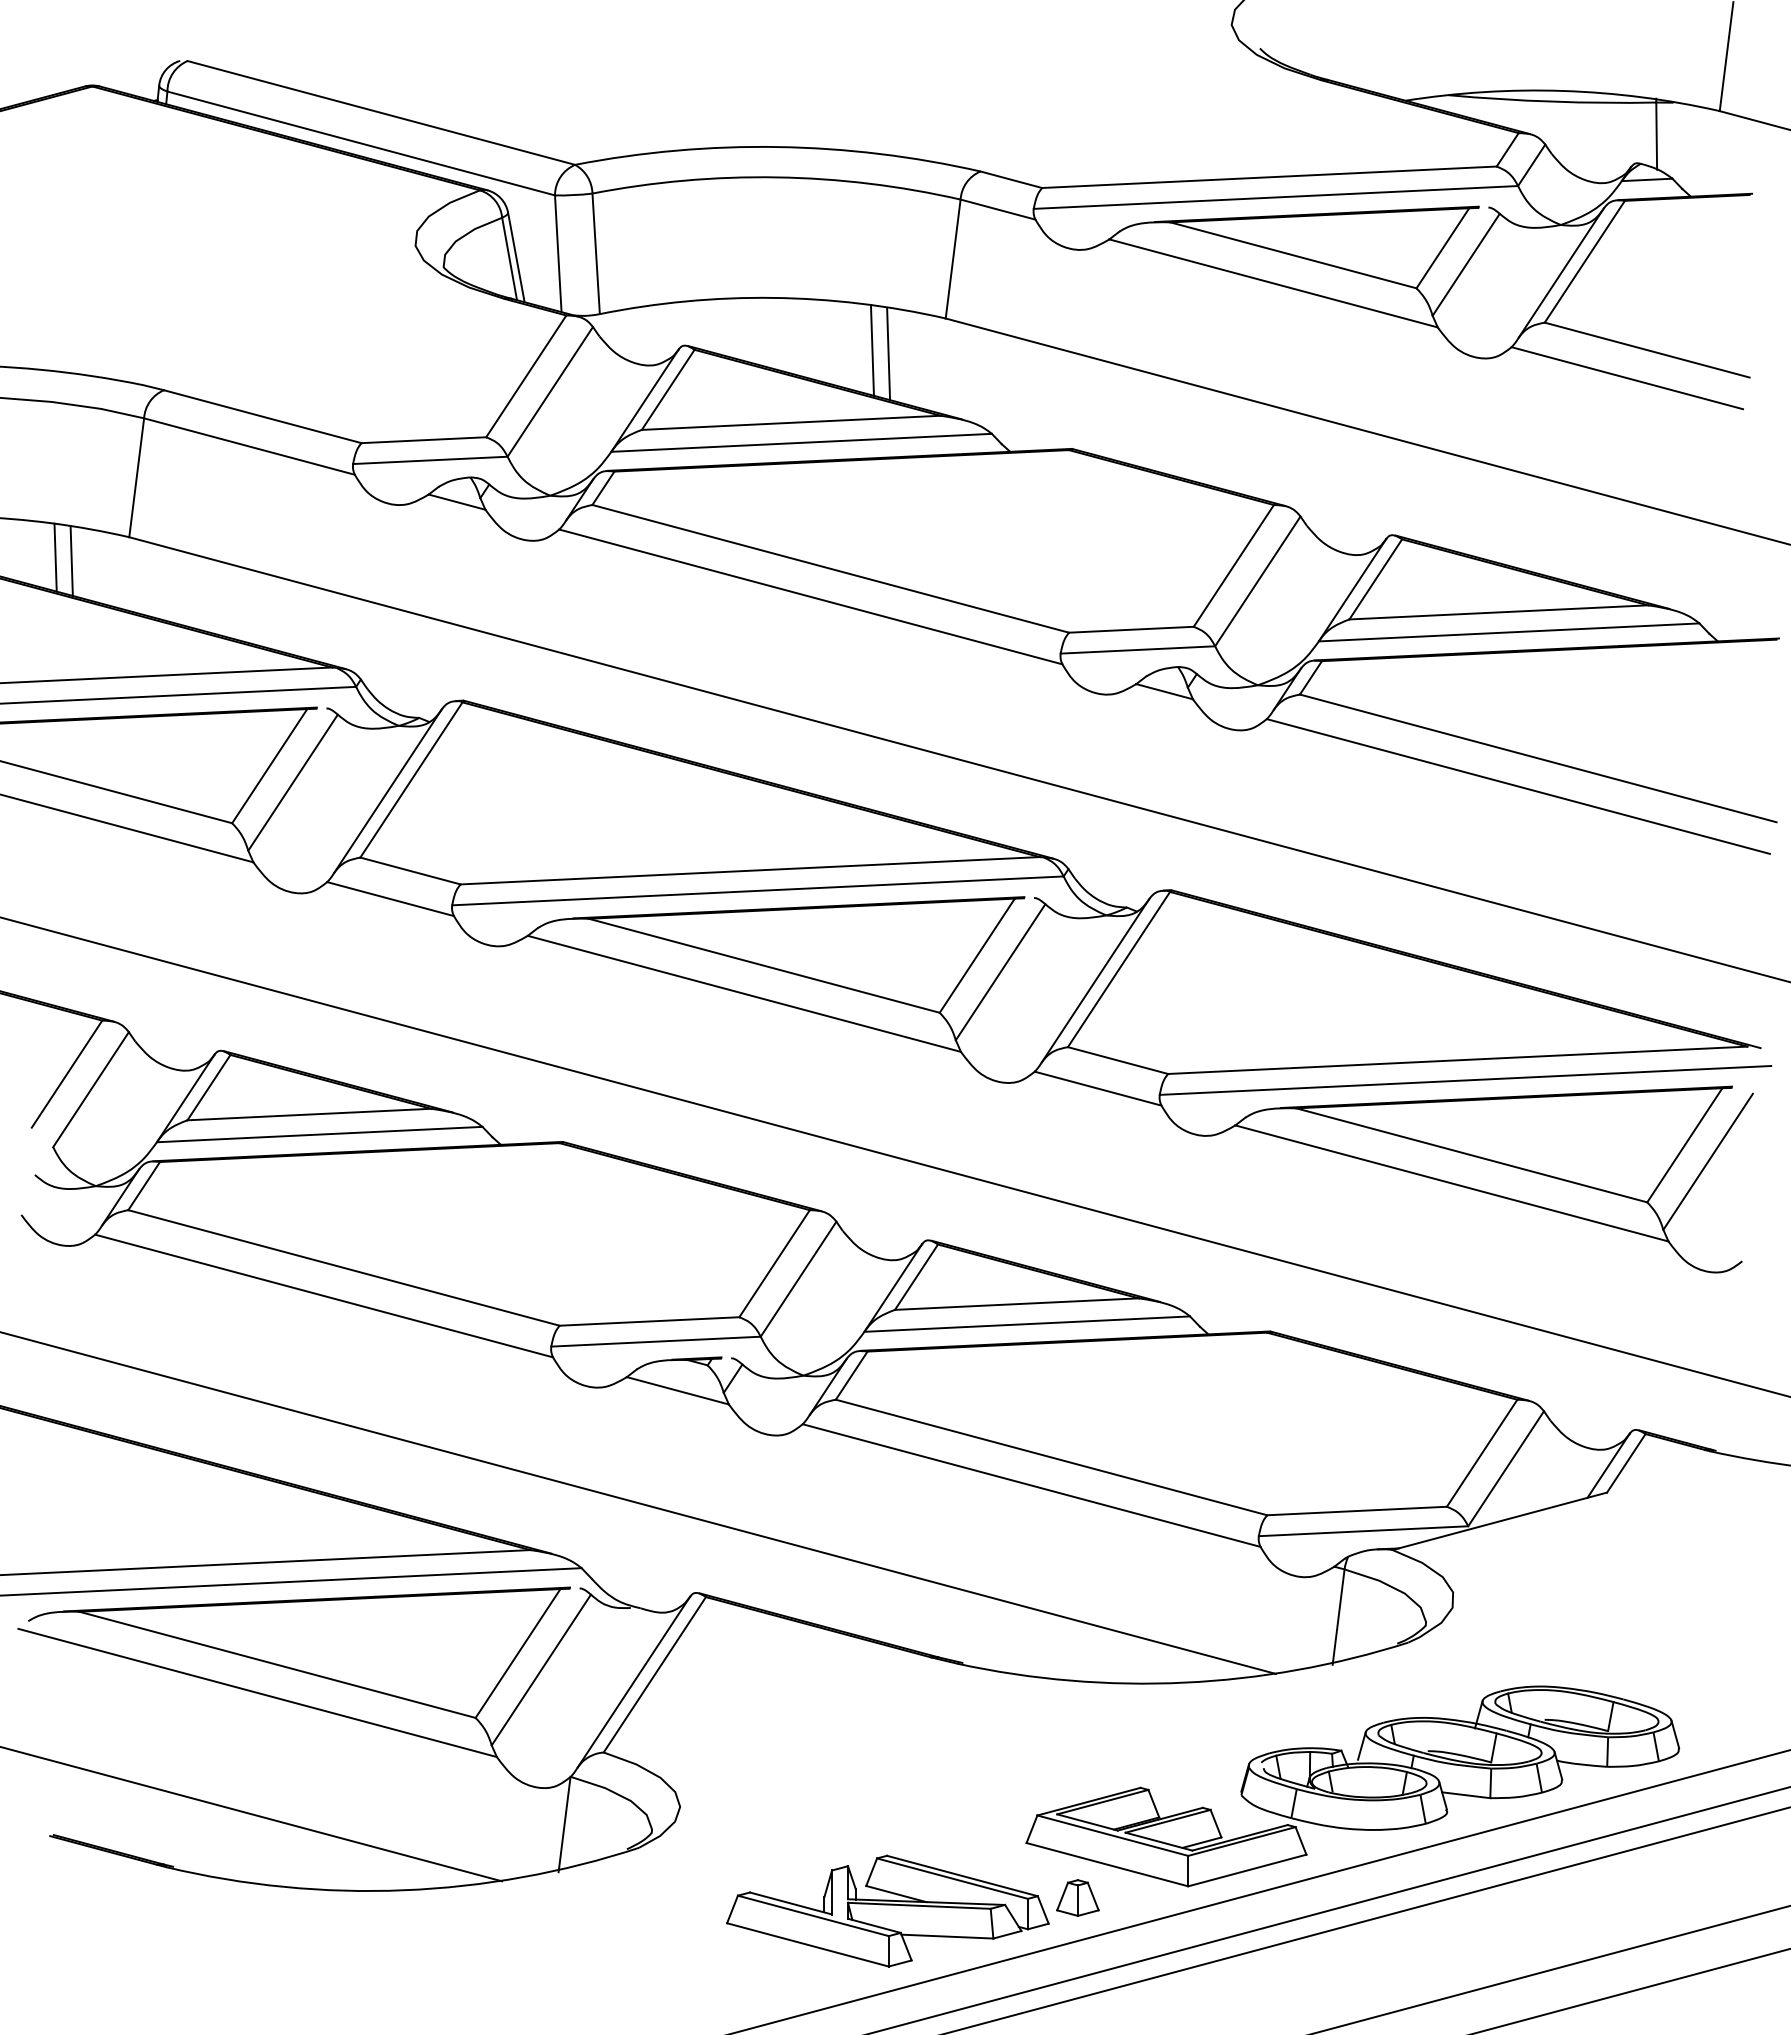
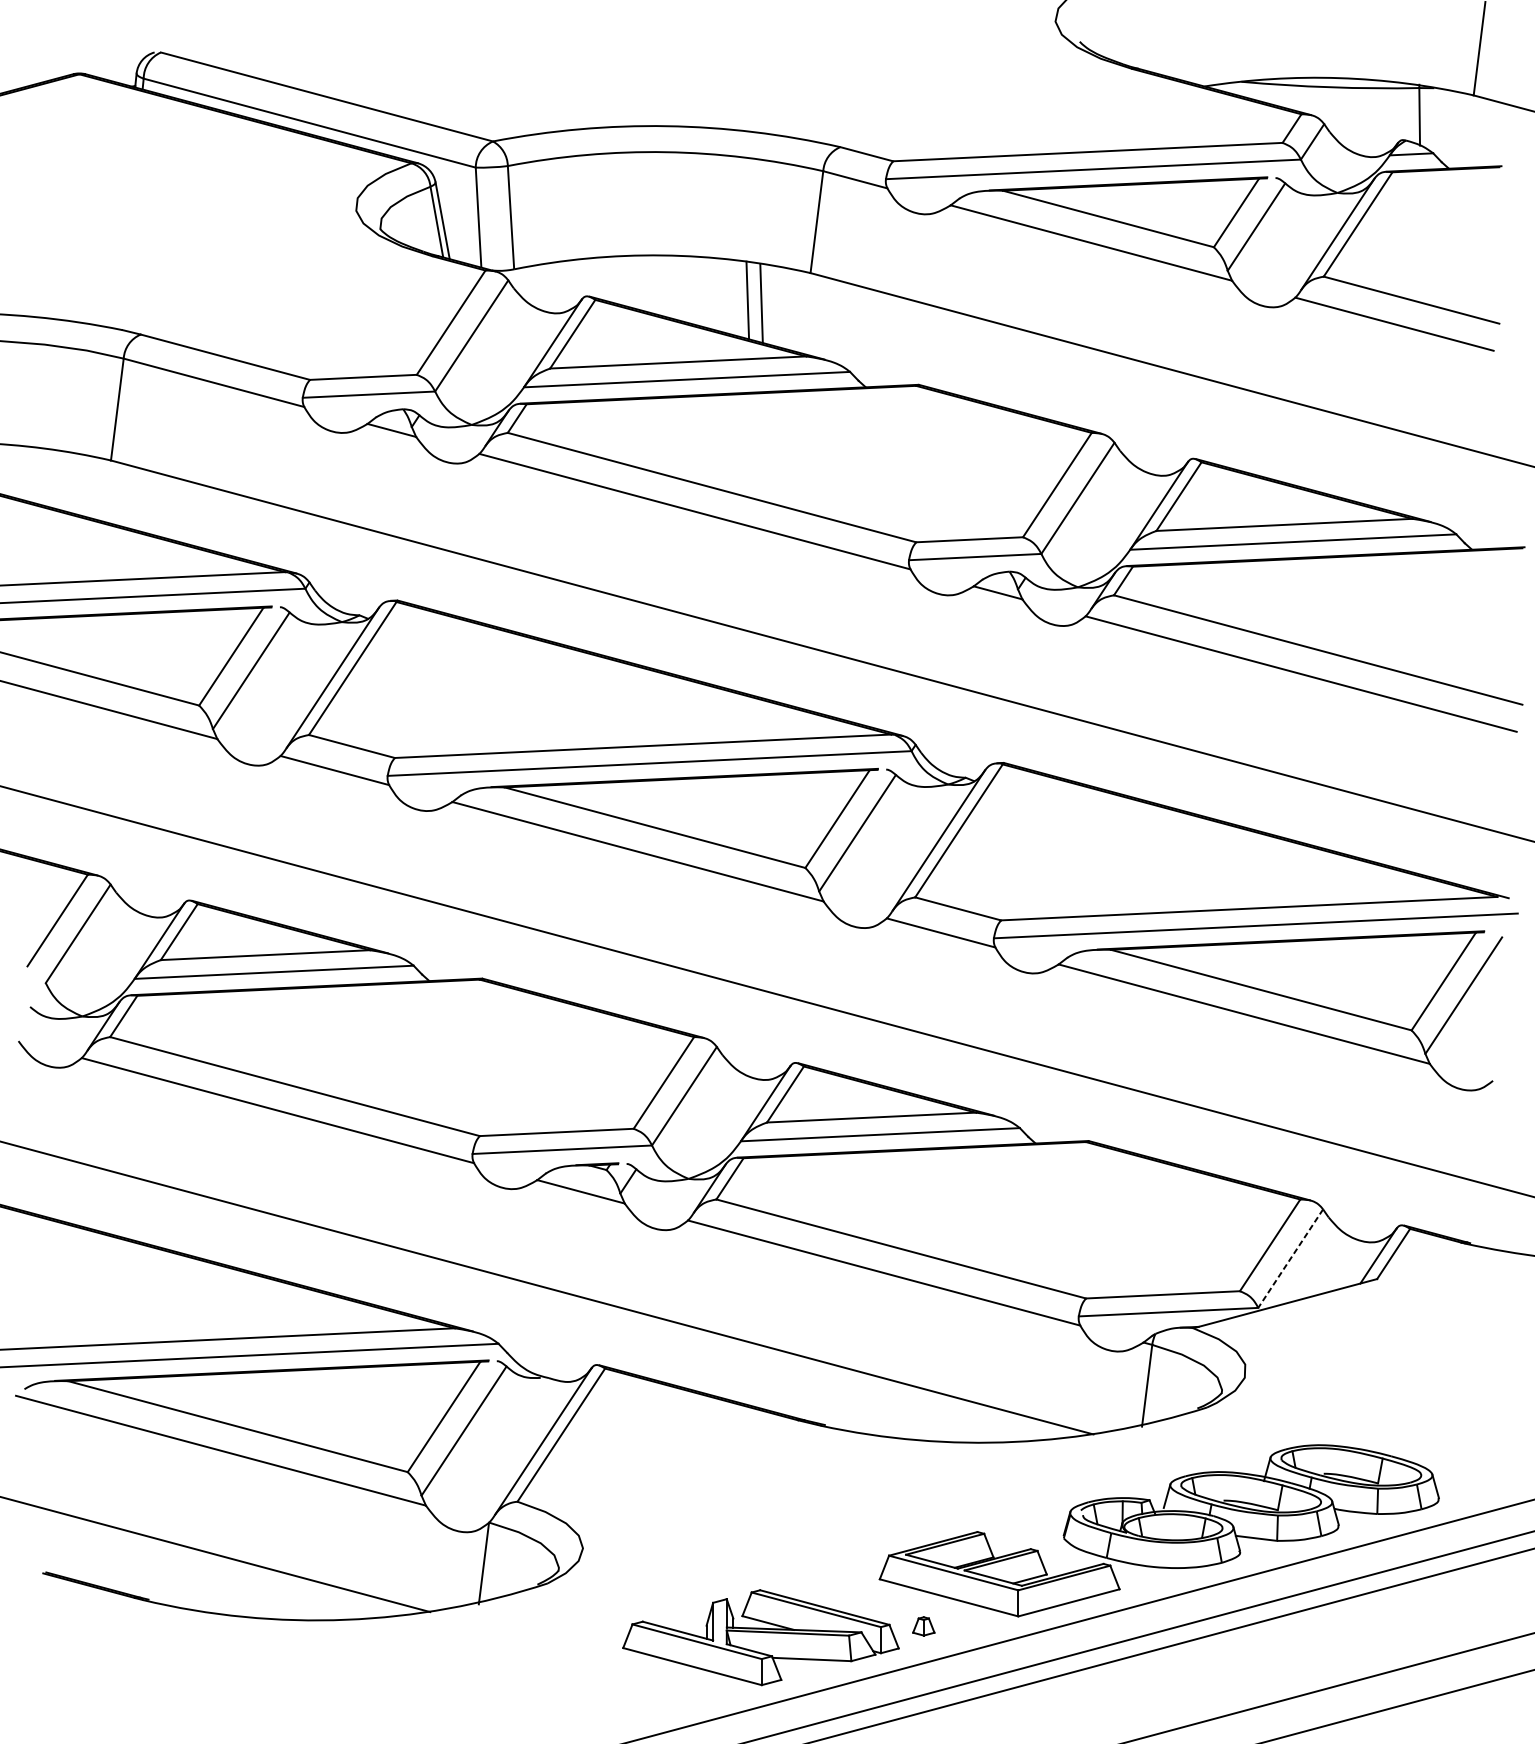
line: (55, 557) -> (47, 477), removed
line: (71, 560) -> (61, 480), removed
line: (1506, 1468) -> (1291, 1258), solid -> dashed
part: (1077, 1897) -> (923, 1625), size x0.6

